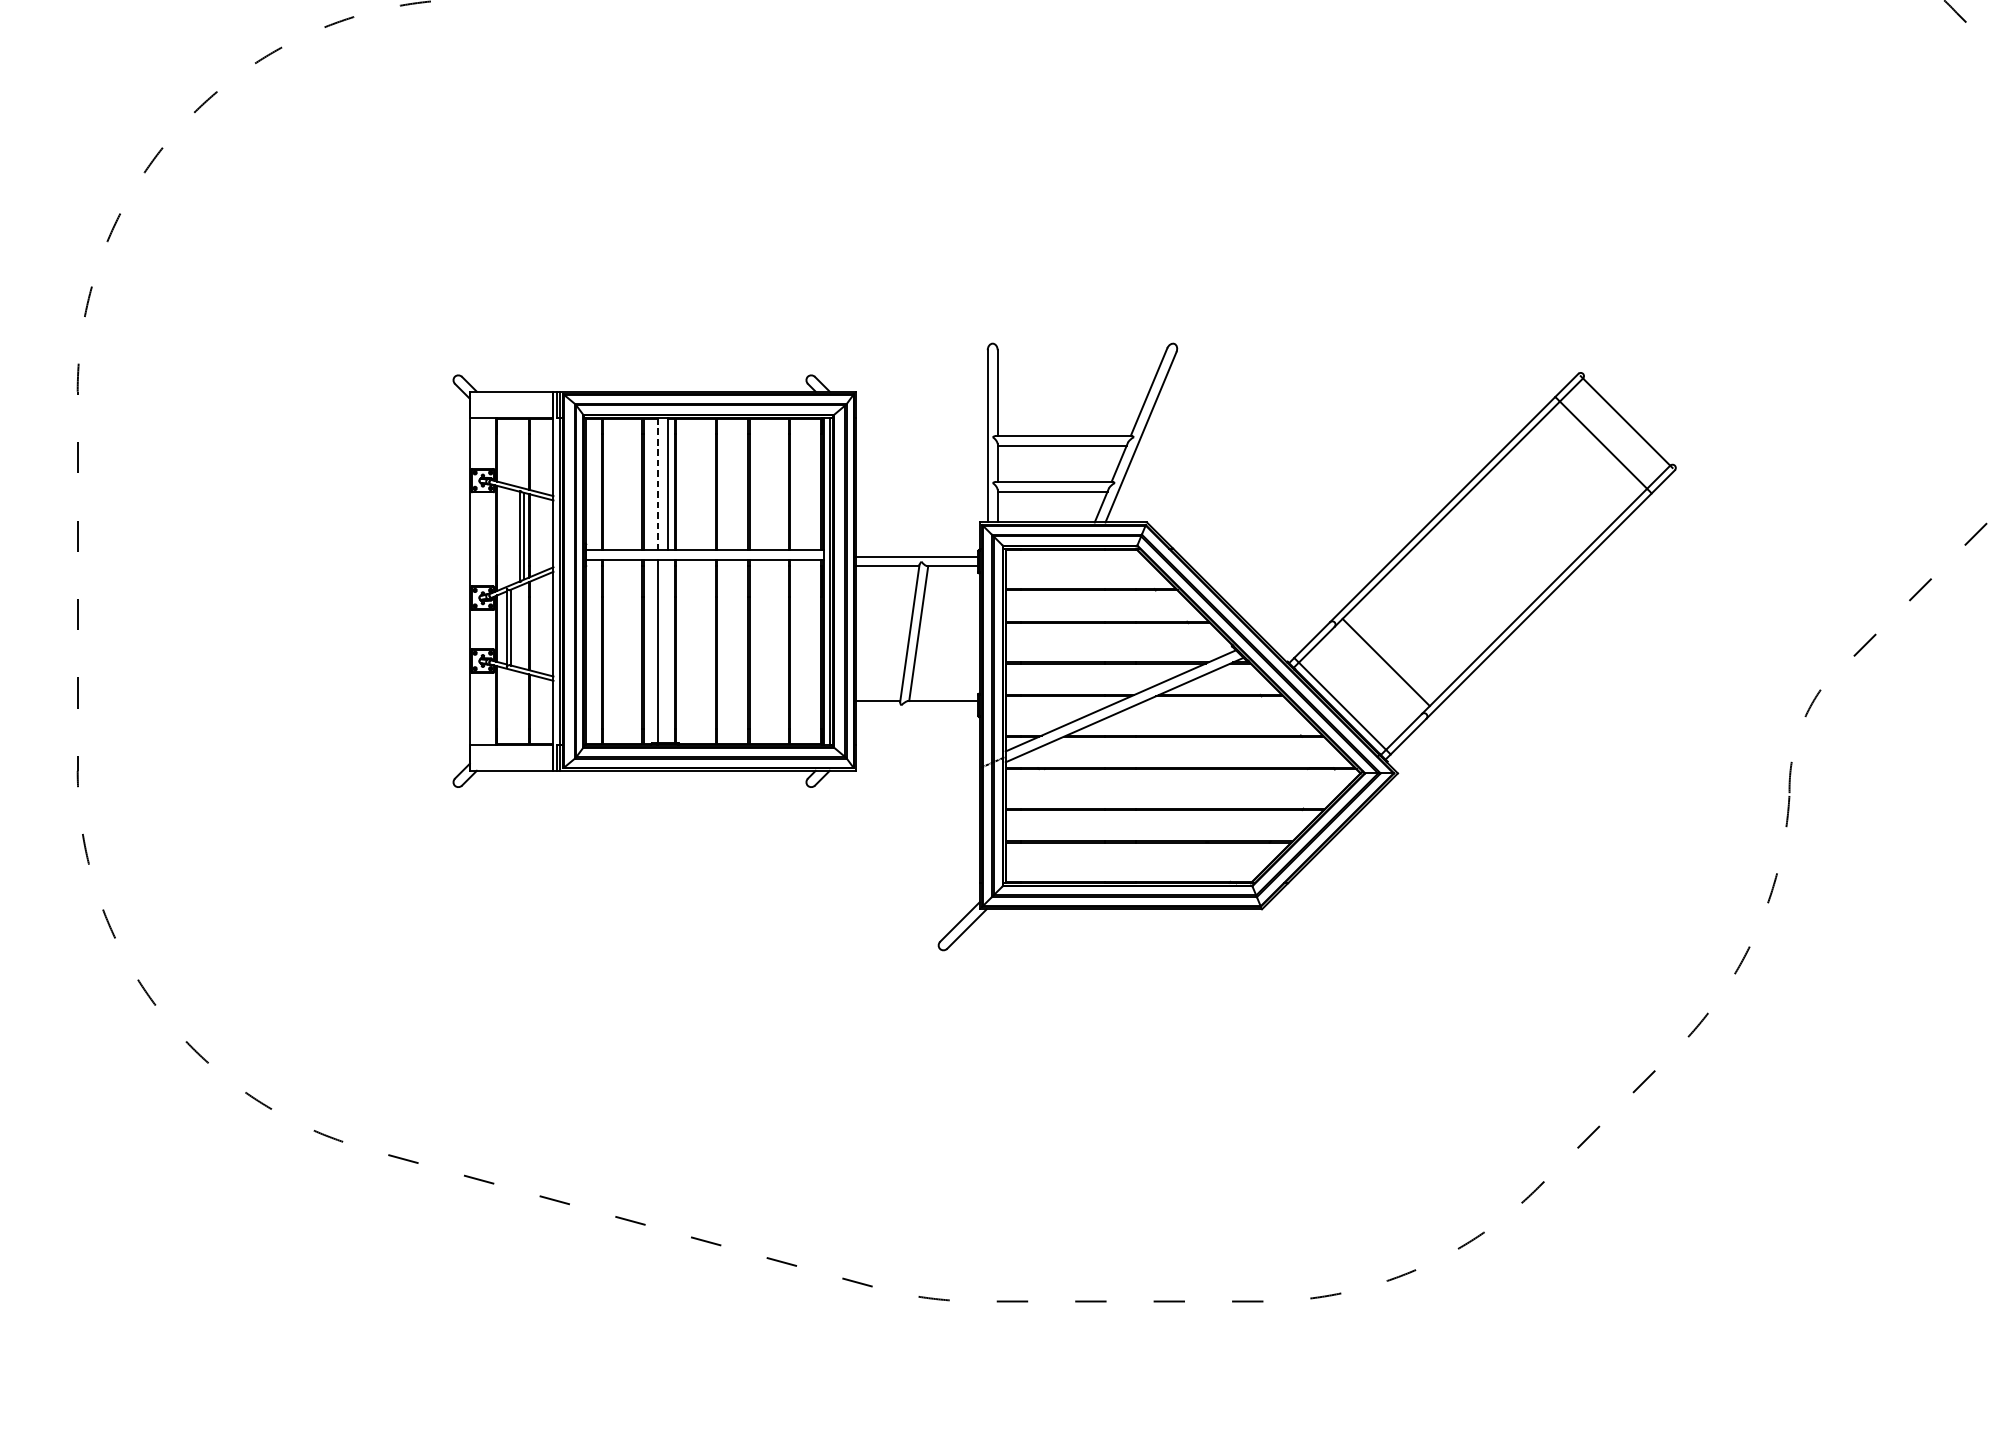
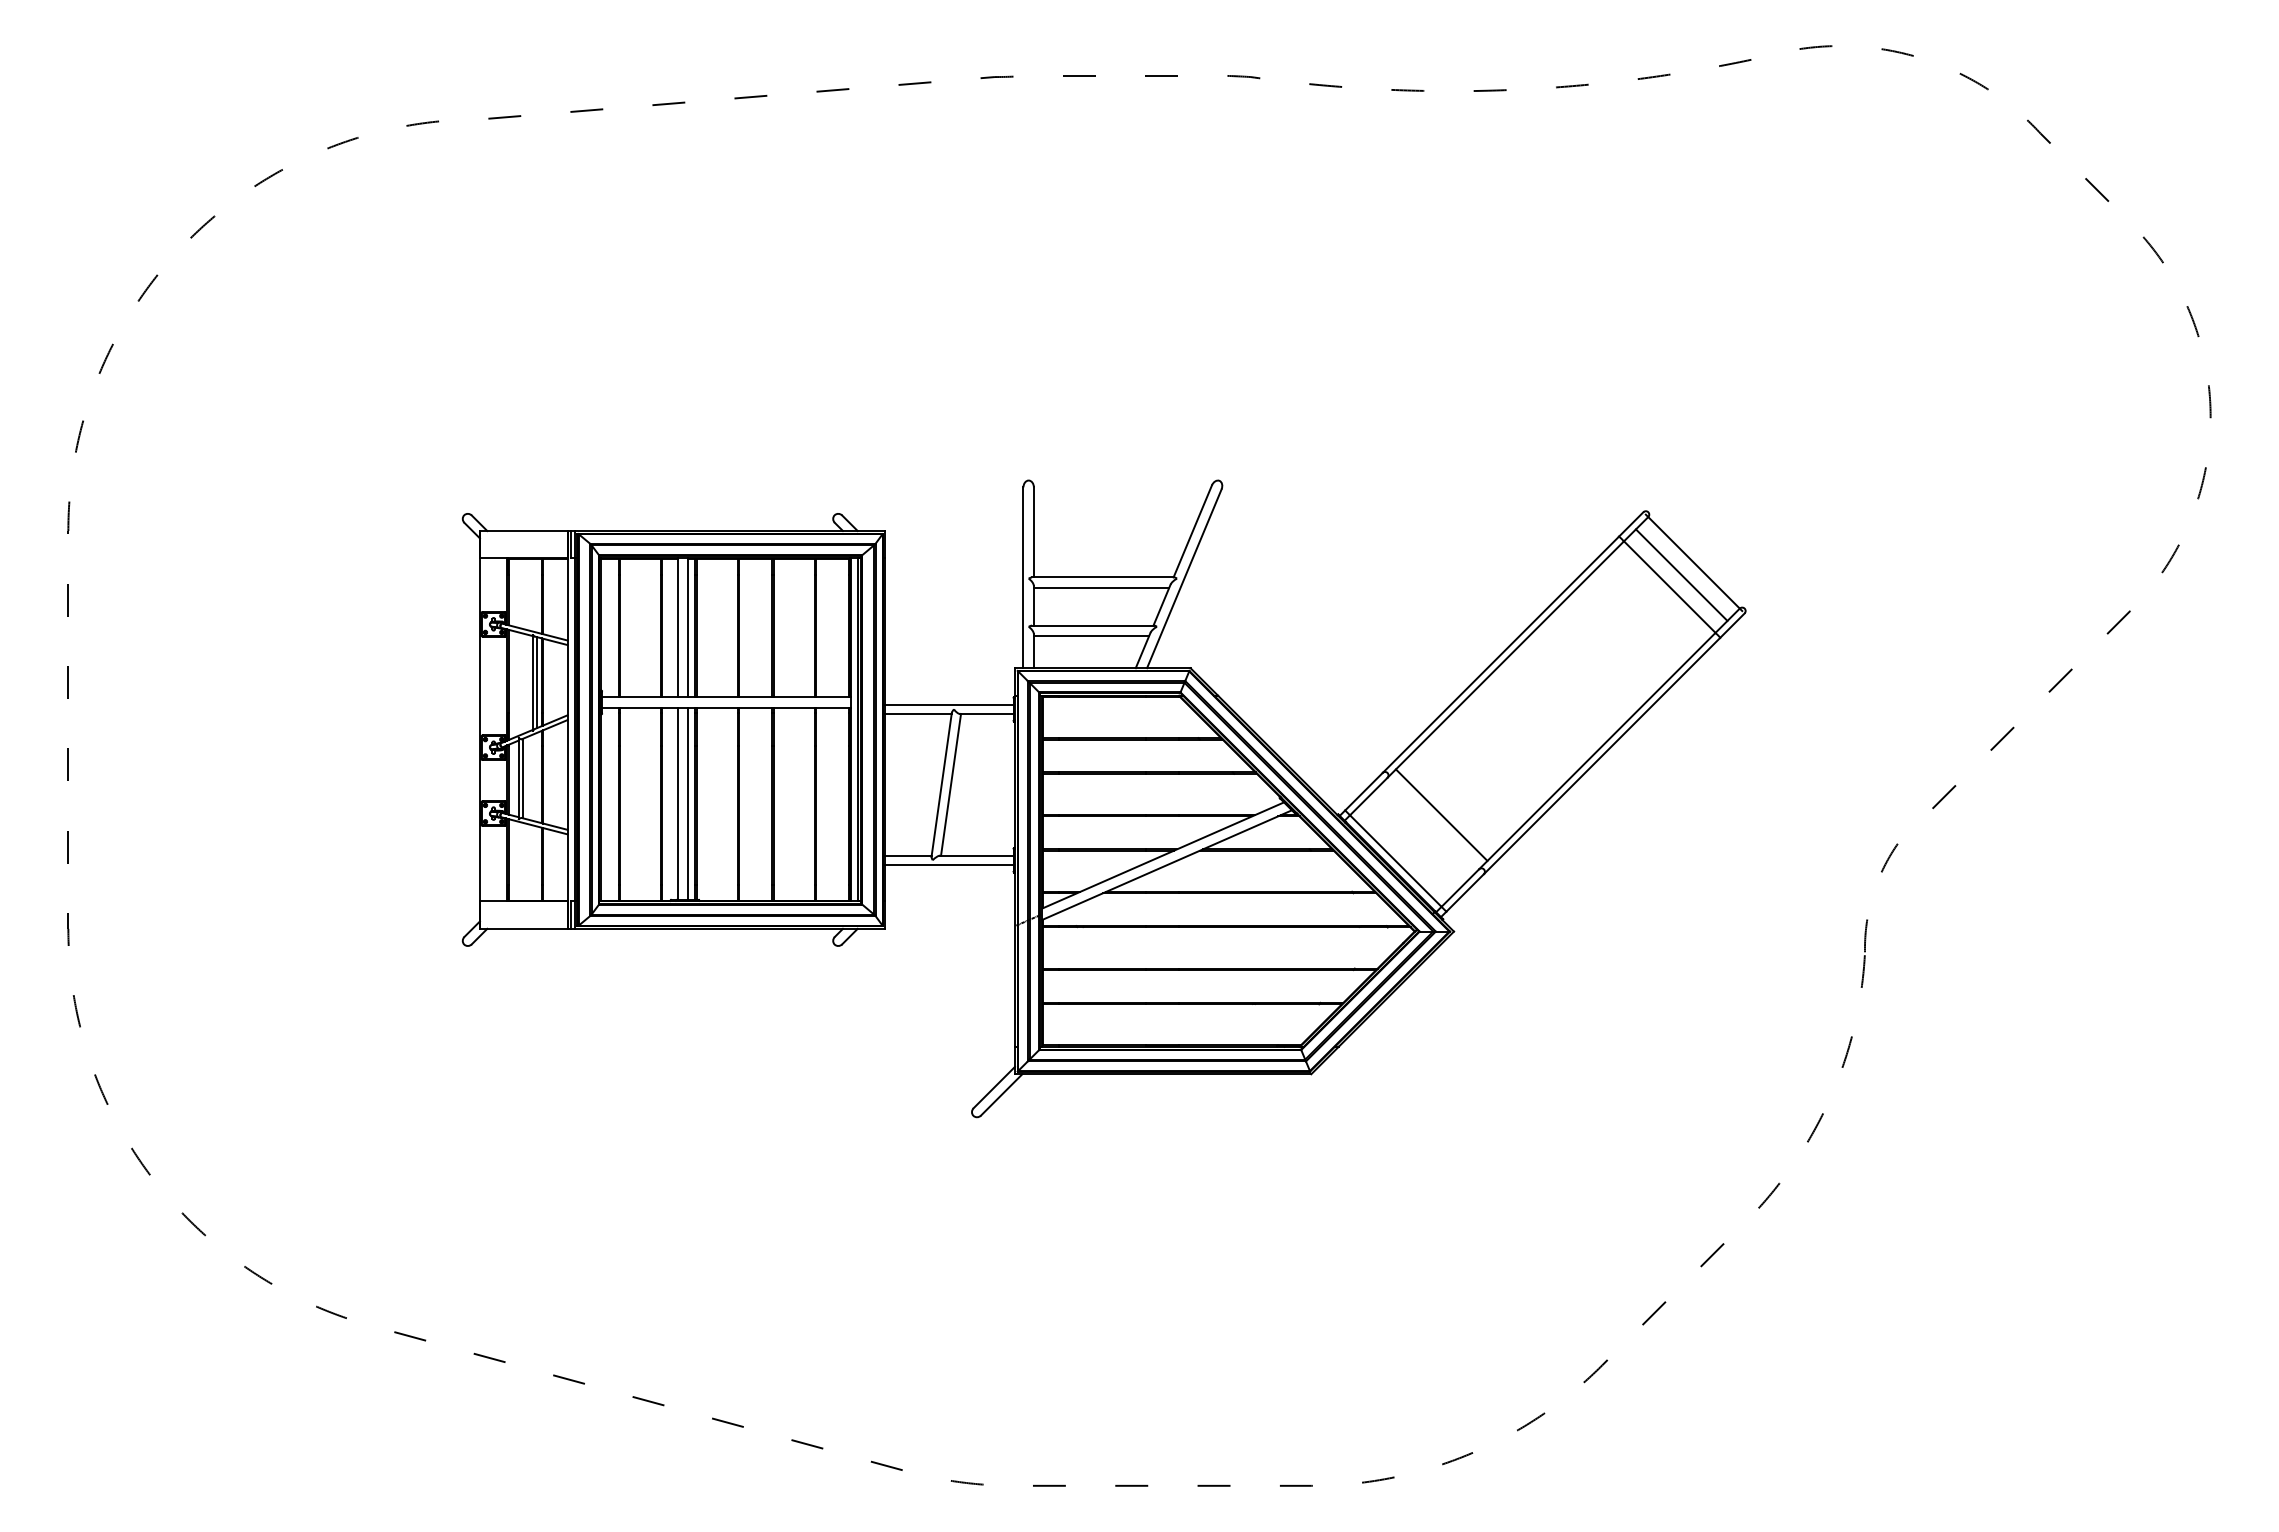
line: (1614, 433) -> (1681, 574), added
line: (658, 484) -> (677, 628), dashed -> solid
line: (668, 651) -> (688, 803), added
line: (916, 709) -> (948, 864), added

